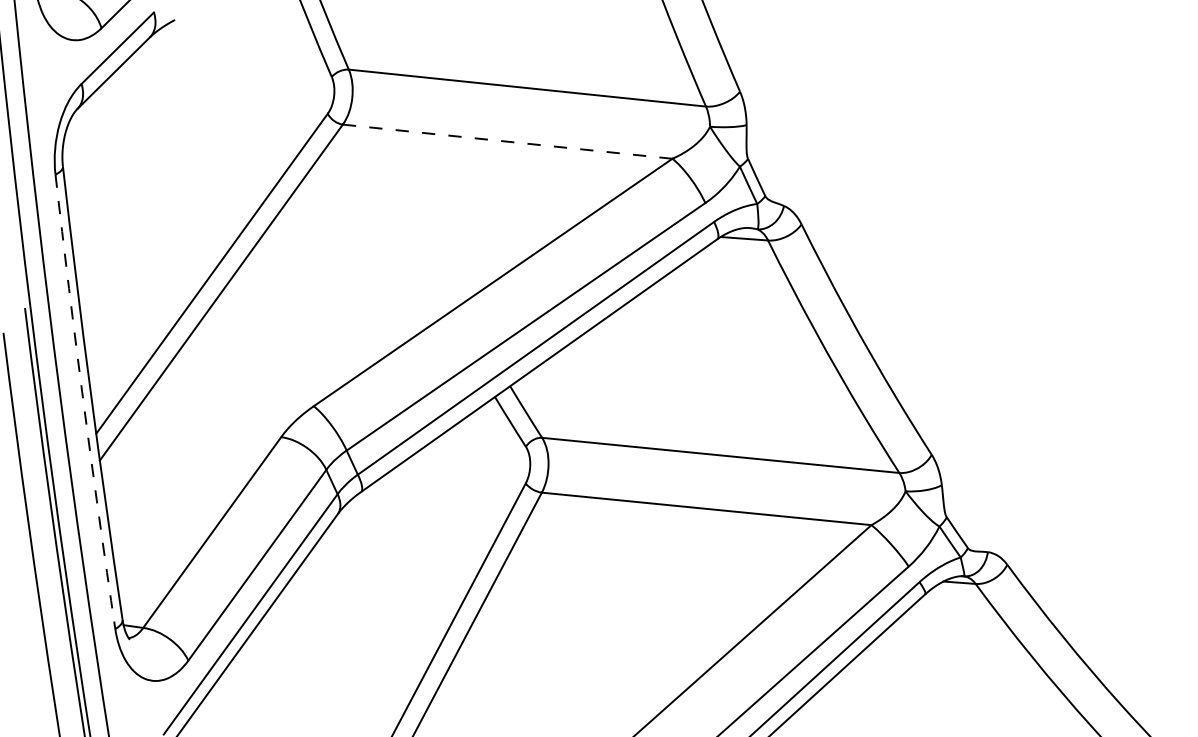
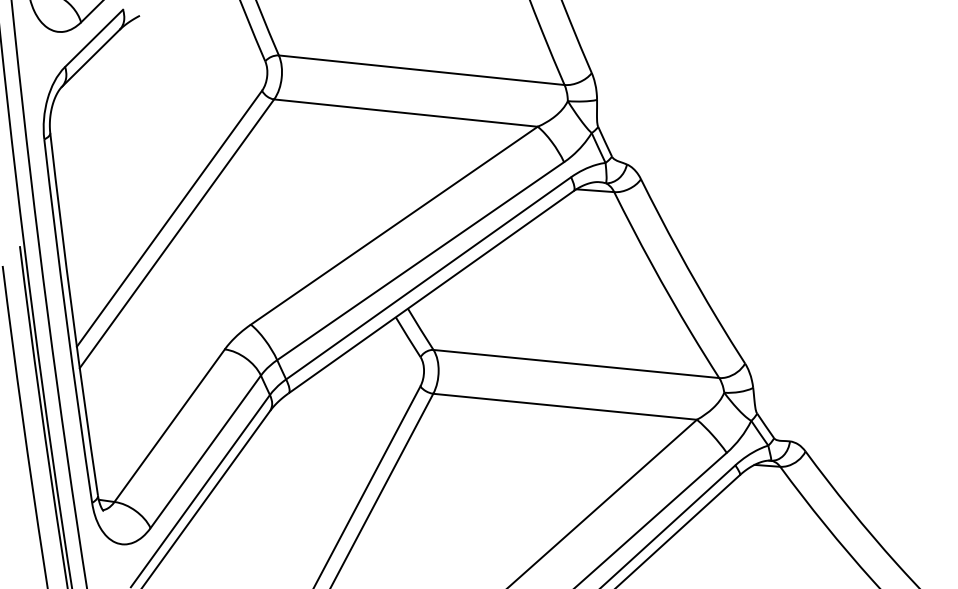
line: (507, 141) -> (405, 112), dashed -> solid
arc: (83, 402) -> (66, 321), dashed -> solid

